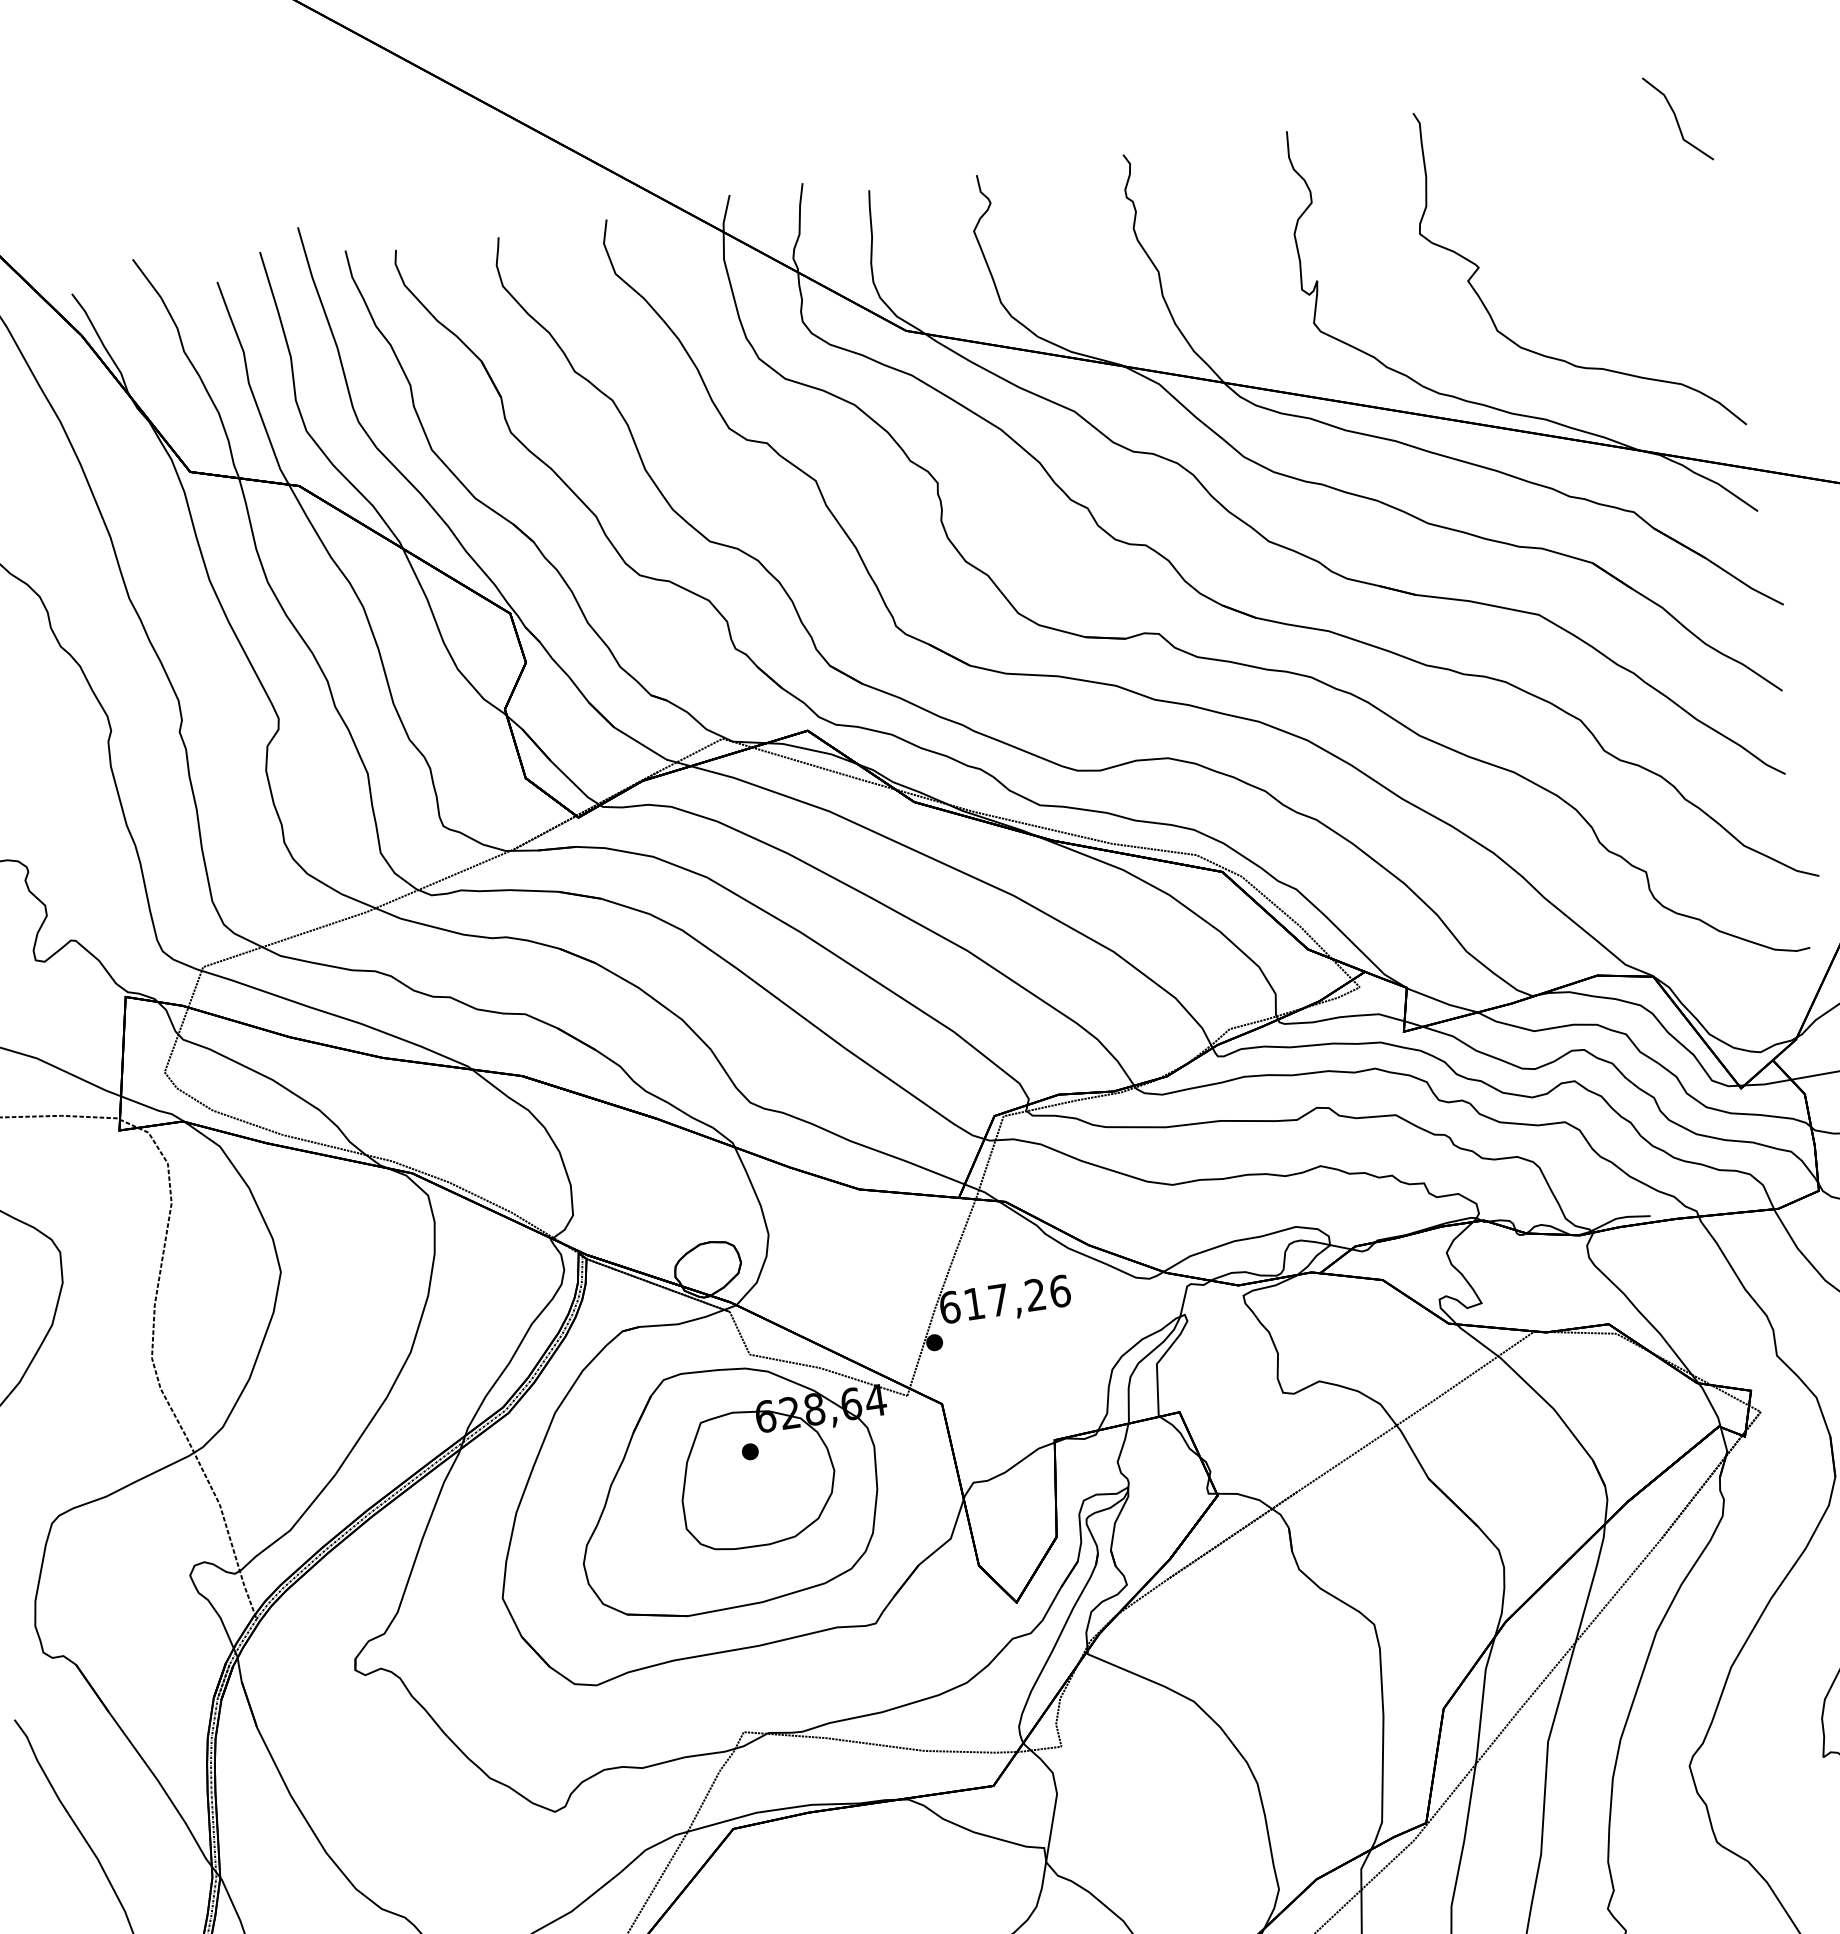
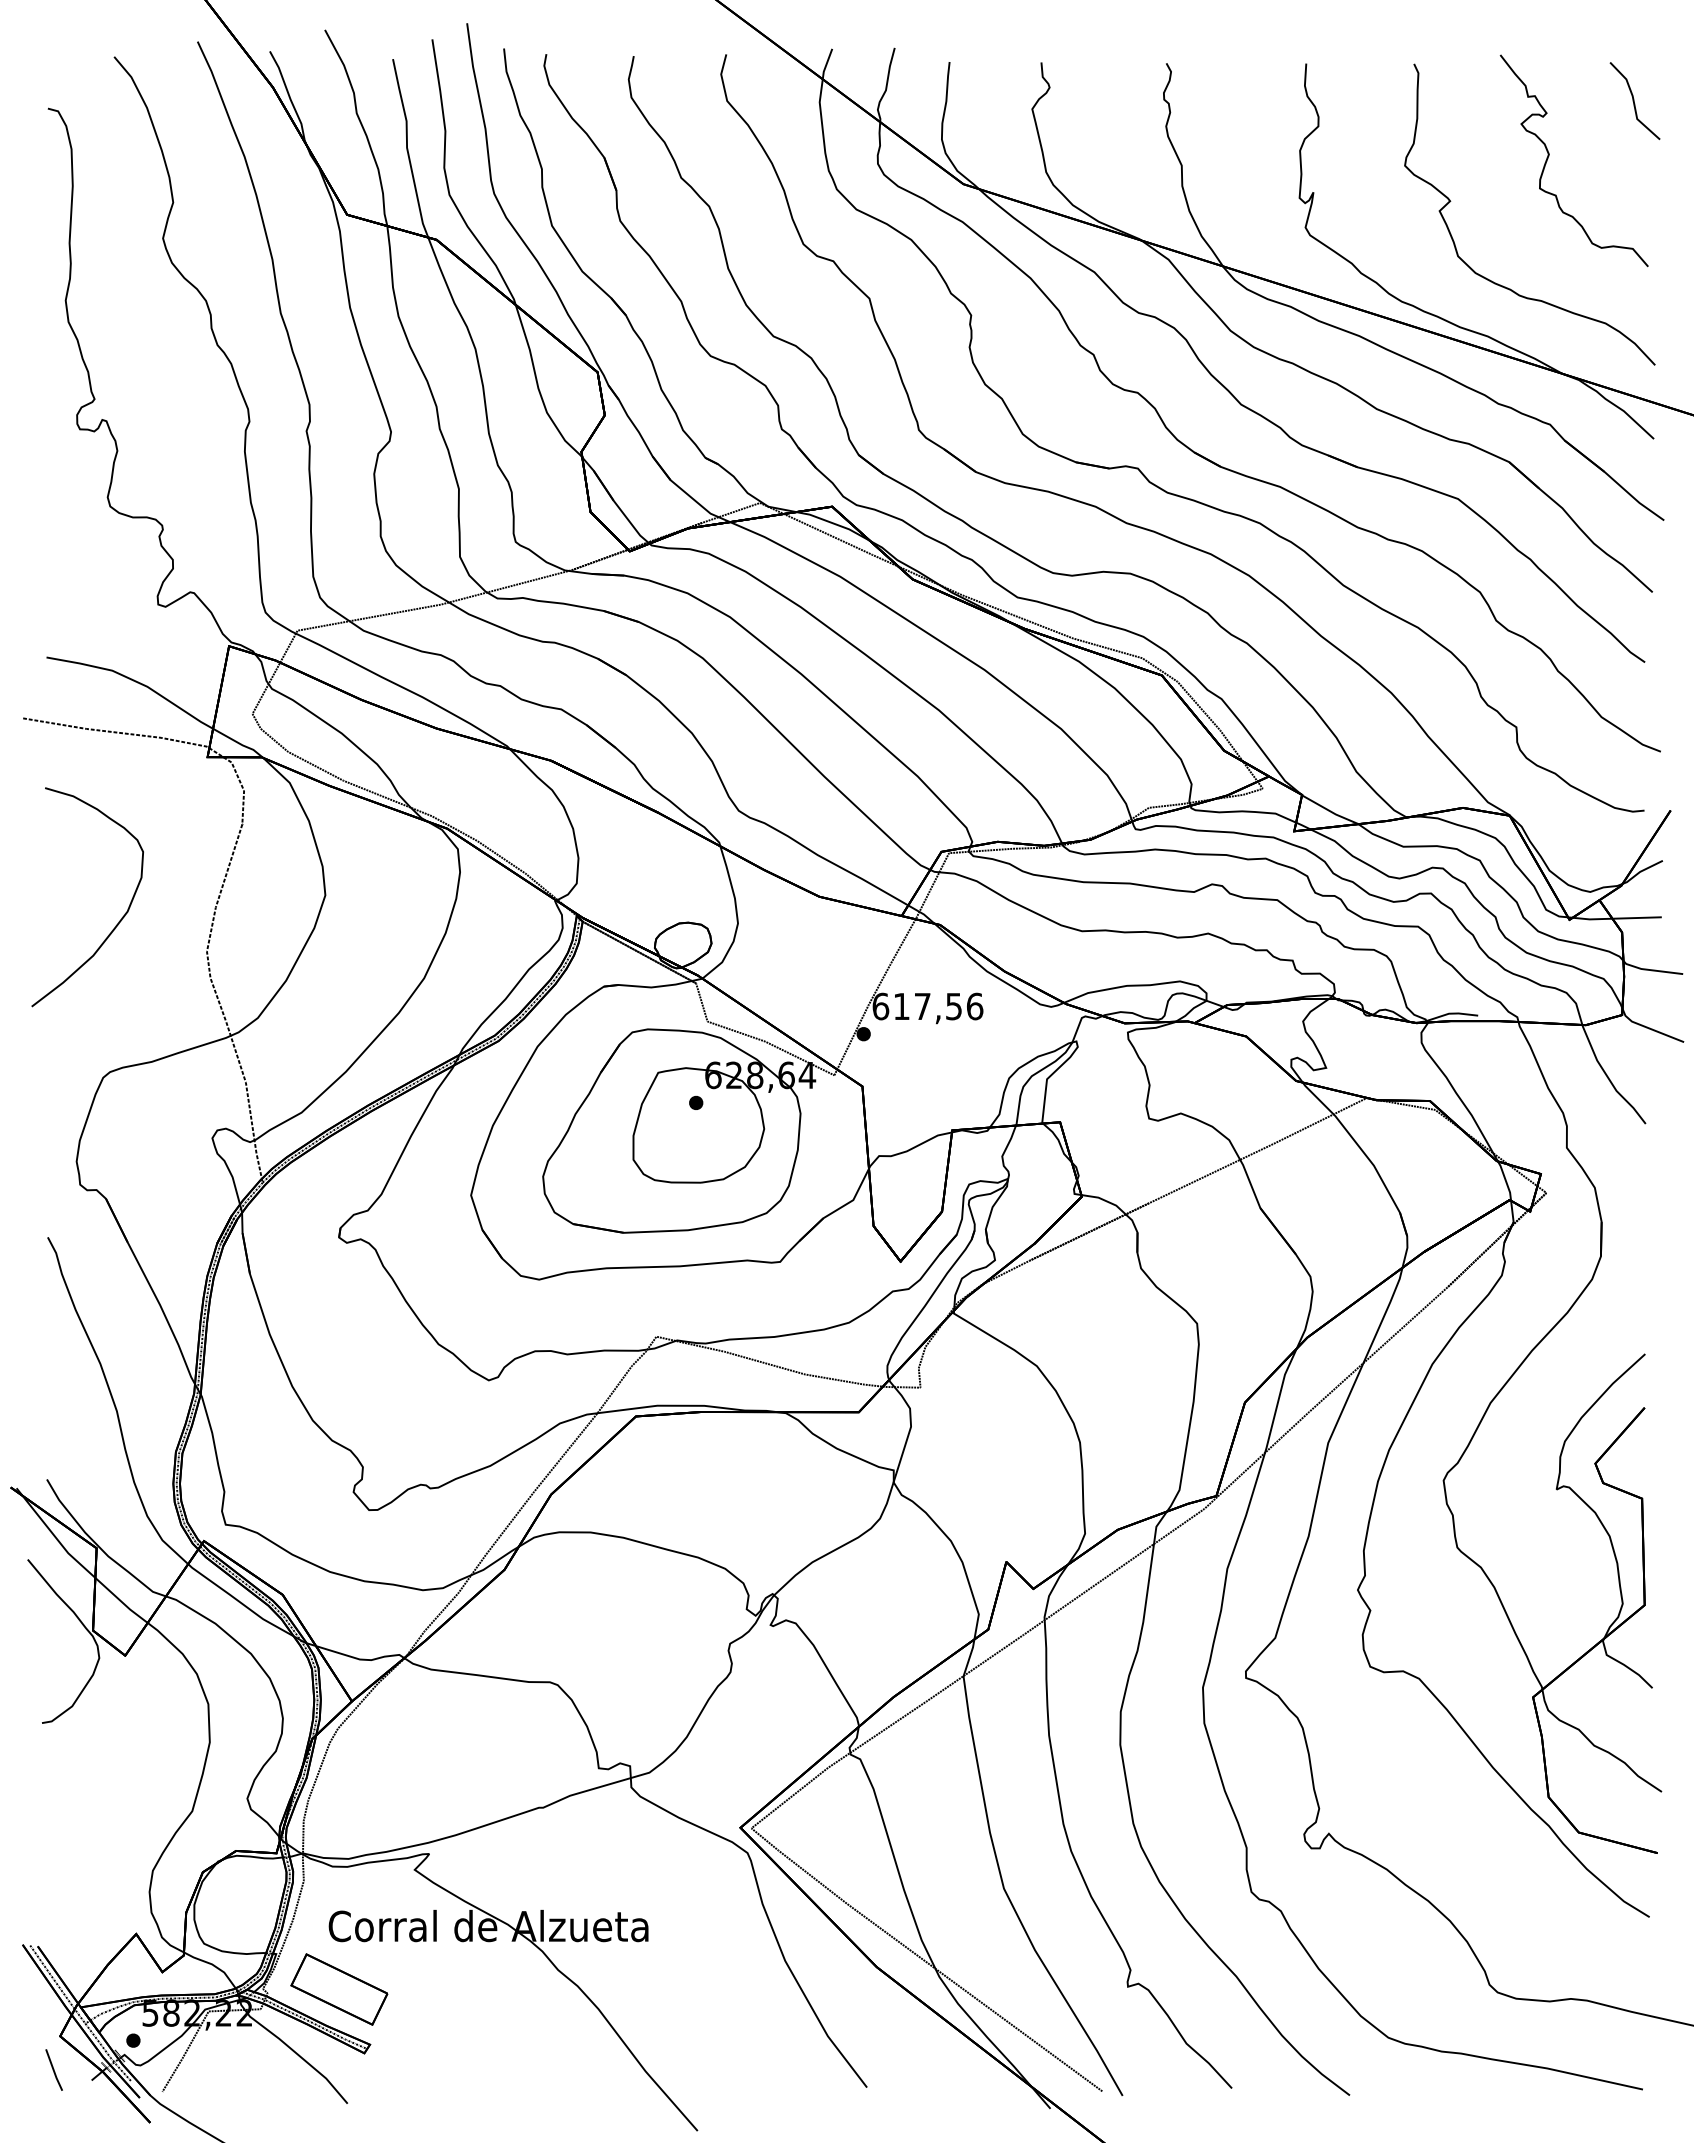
part: (1587, 198) -> (1549, 156), added
text: (1034, 1294) -> (953, 1006), 617,26 -> 617,56

